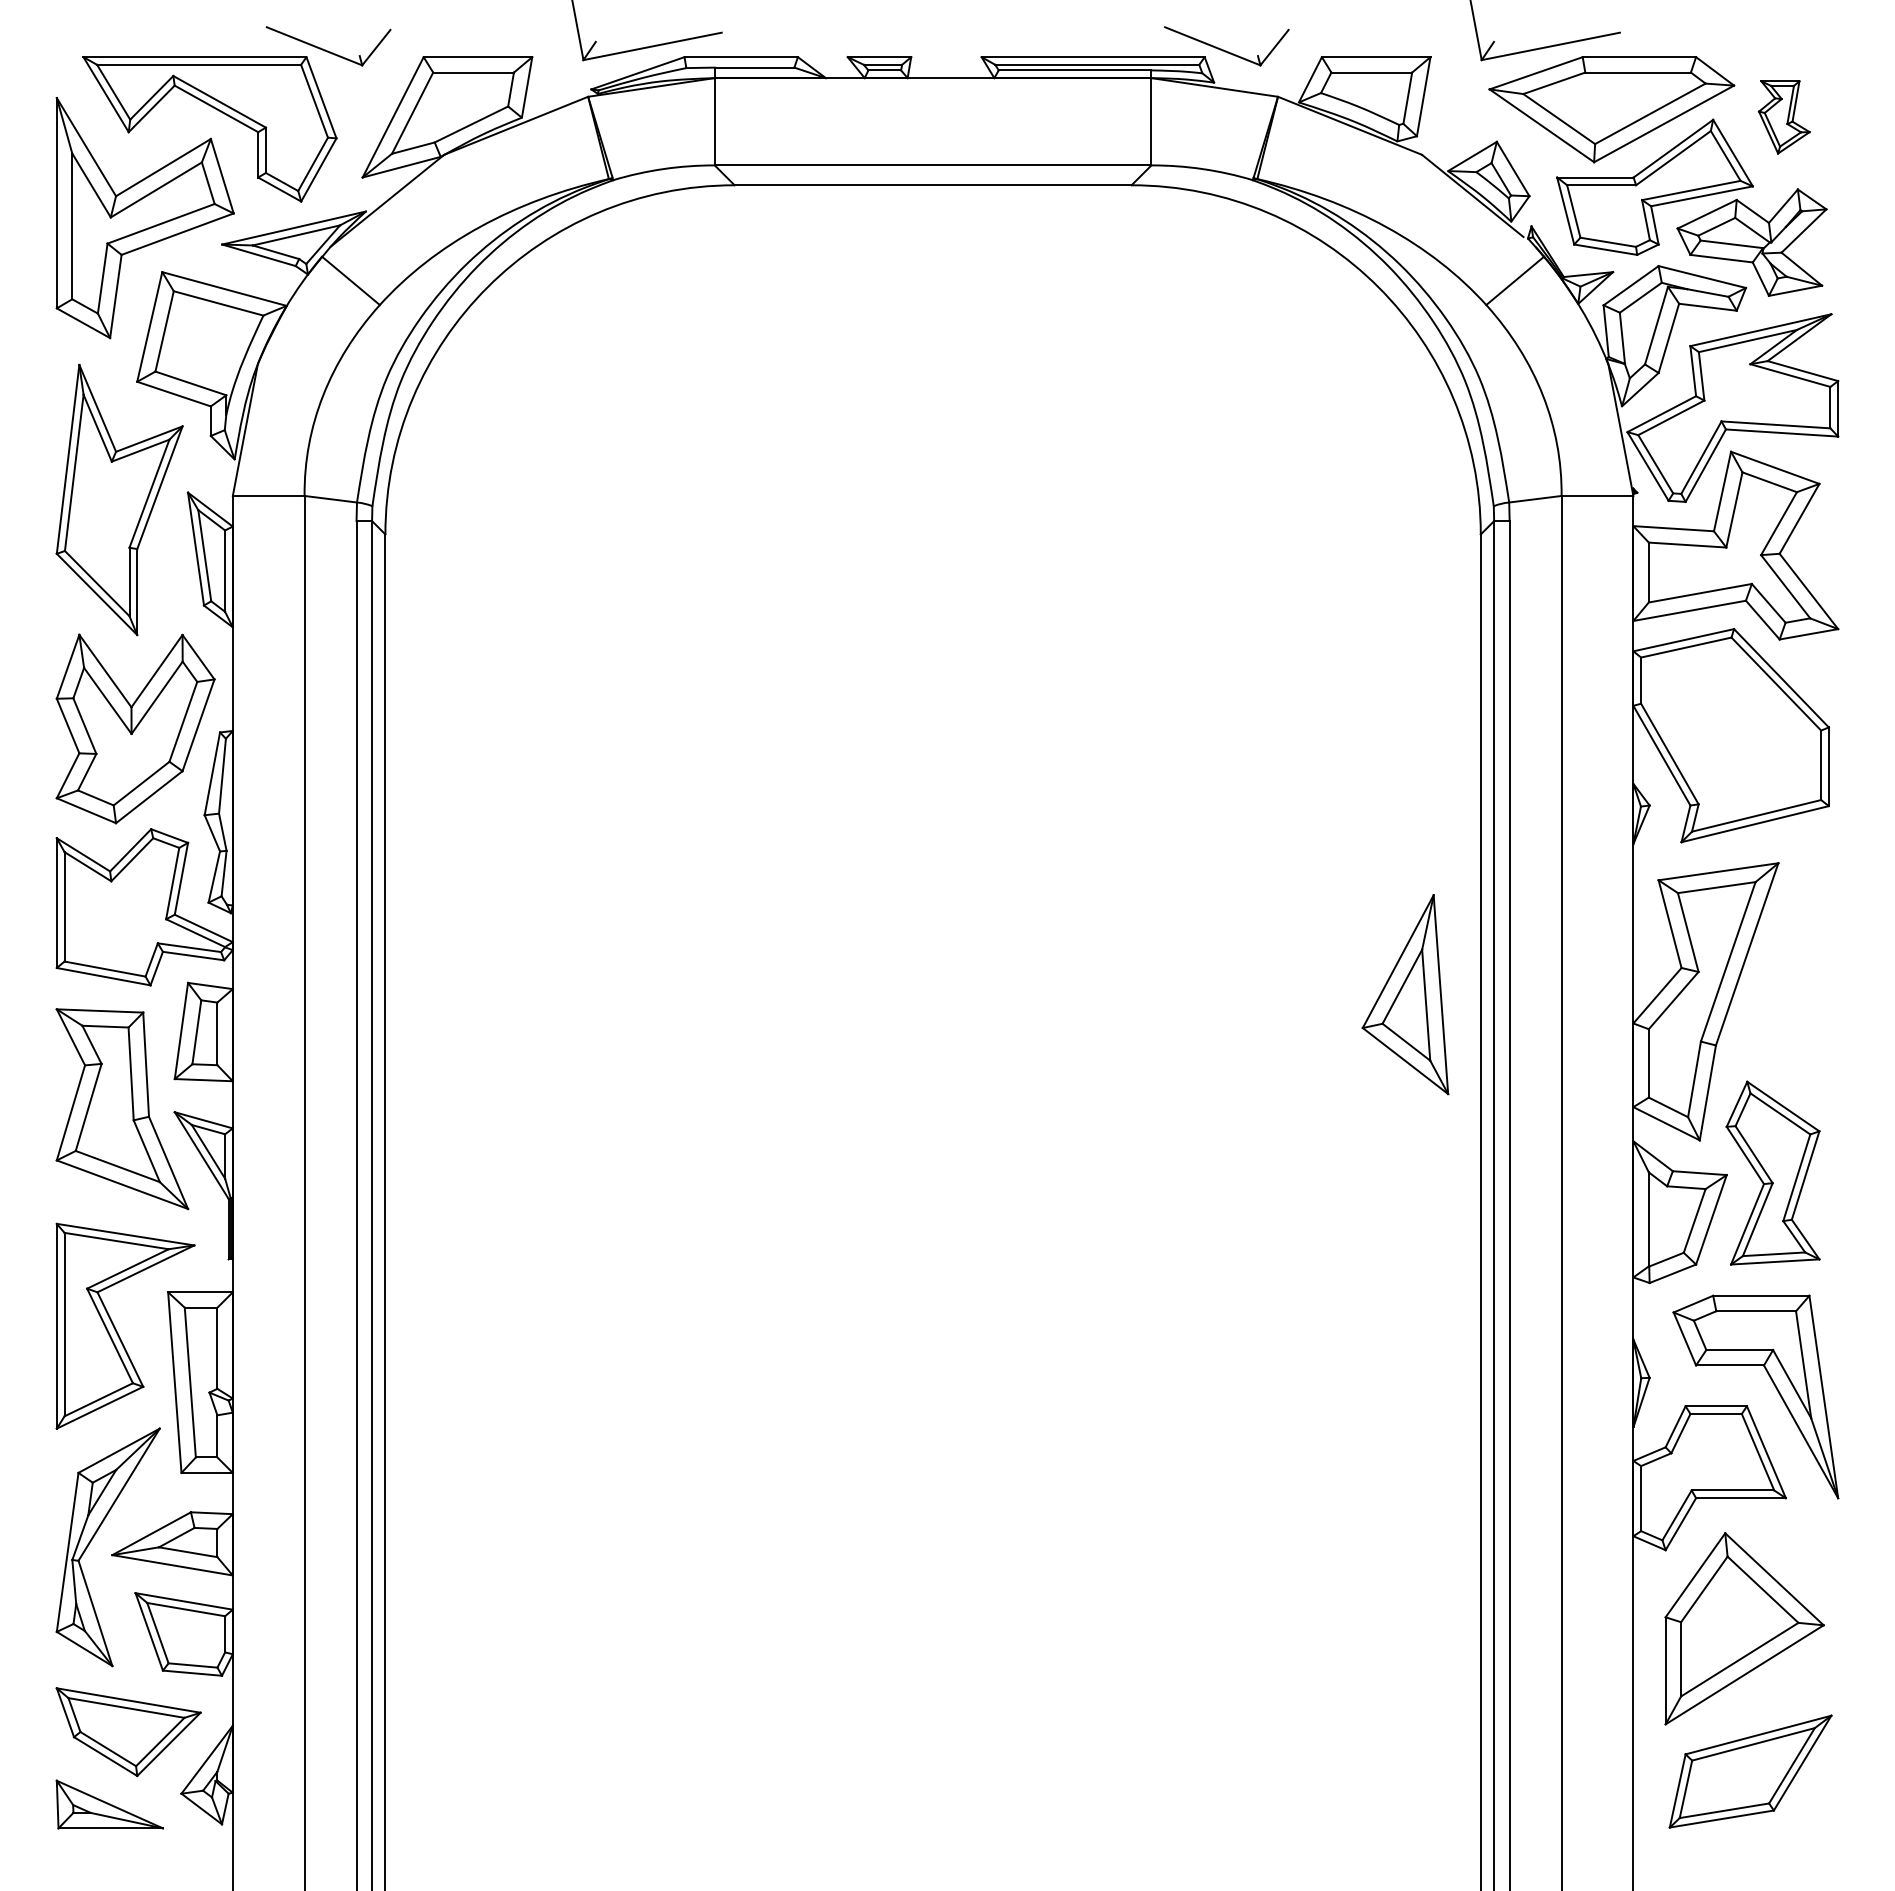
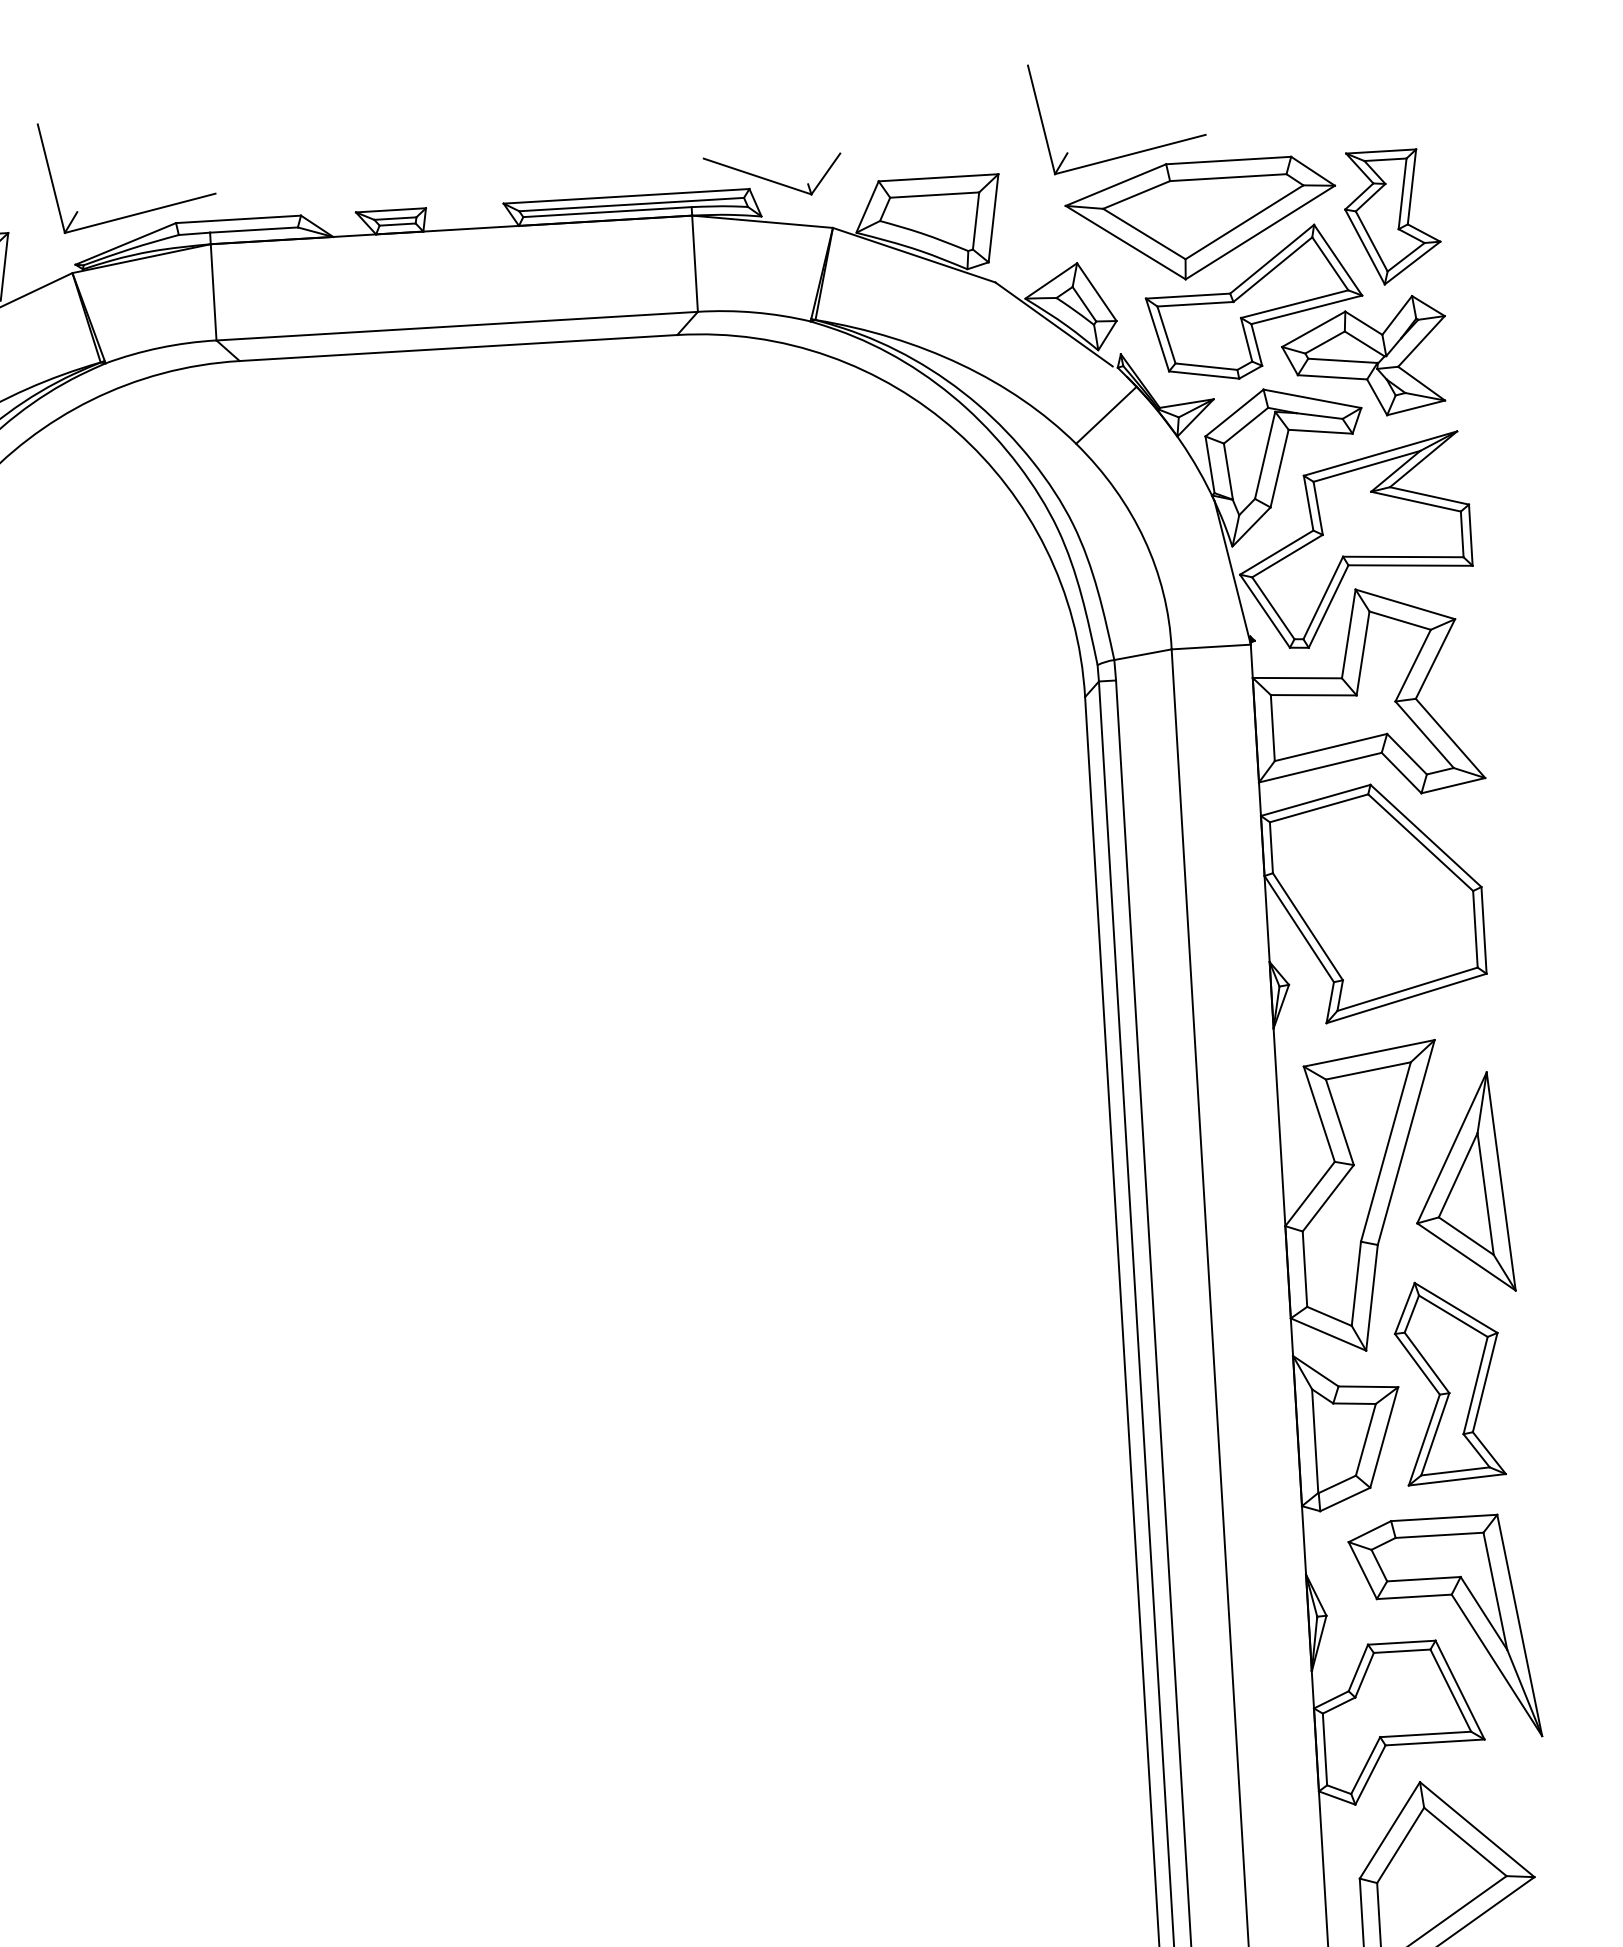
part: (1784, 117) -> (1392, 217), size x1.67
part: (1405, 994) -> (1462, 1183), moved

